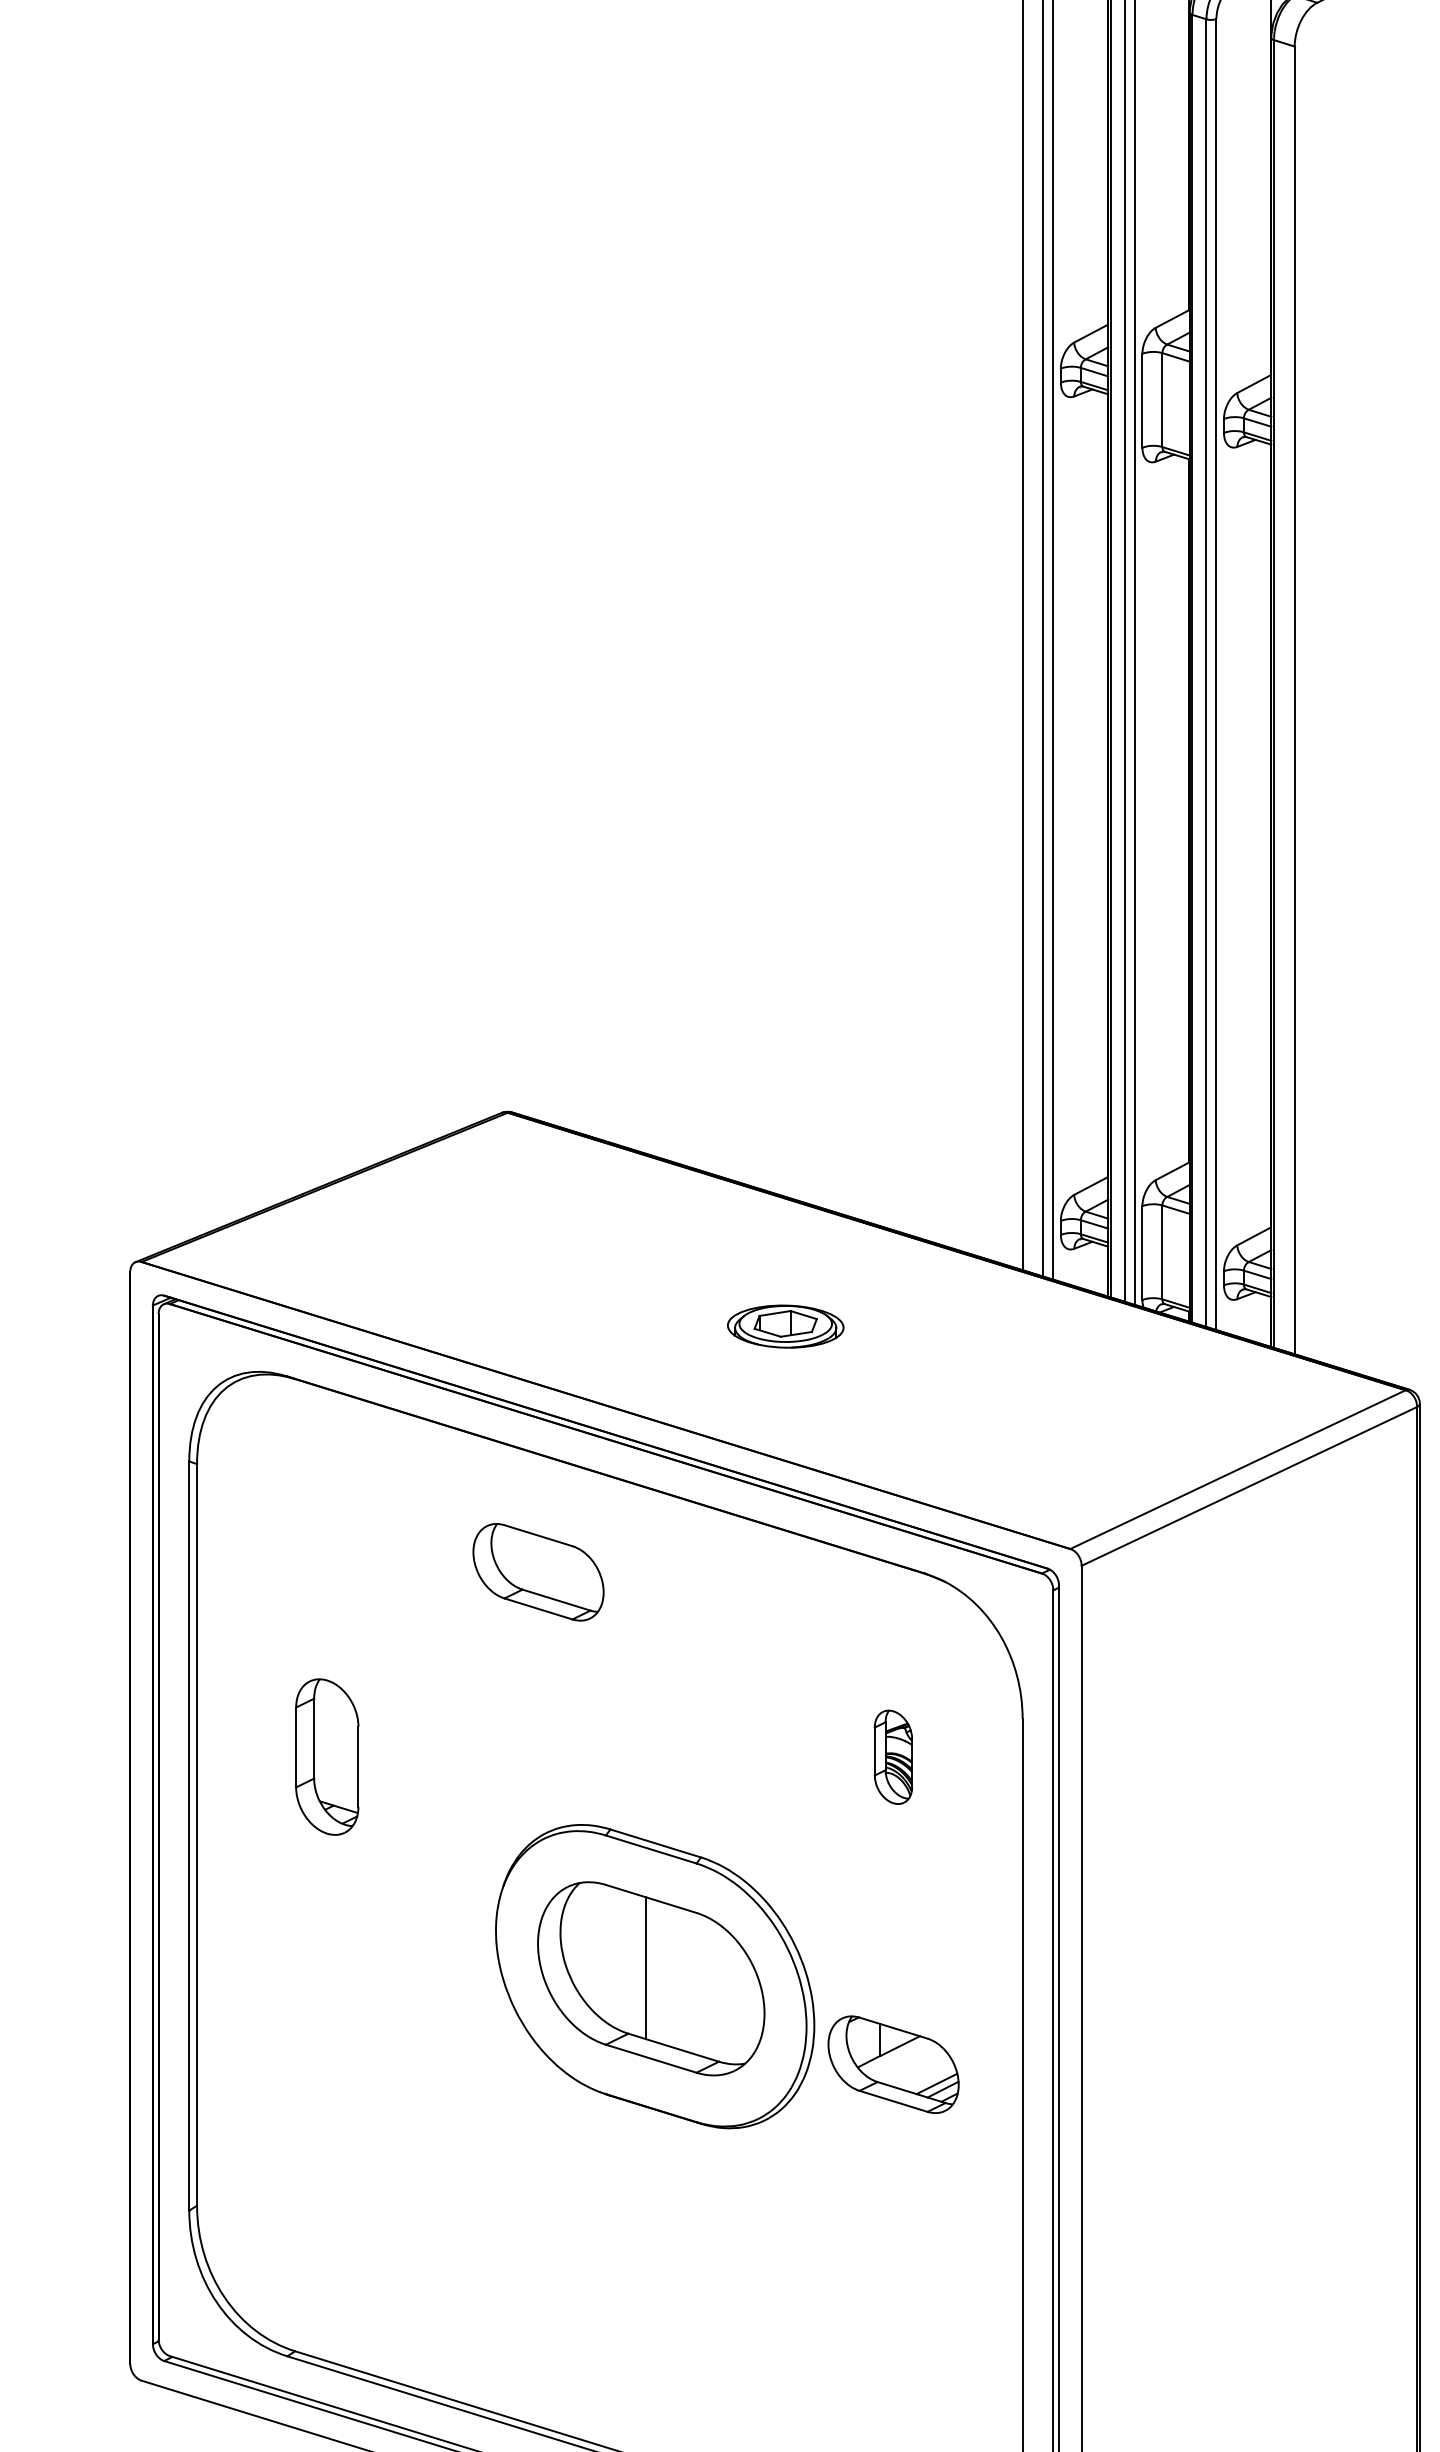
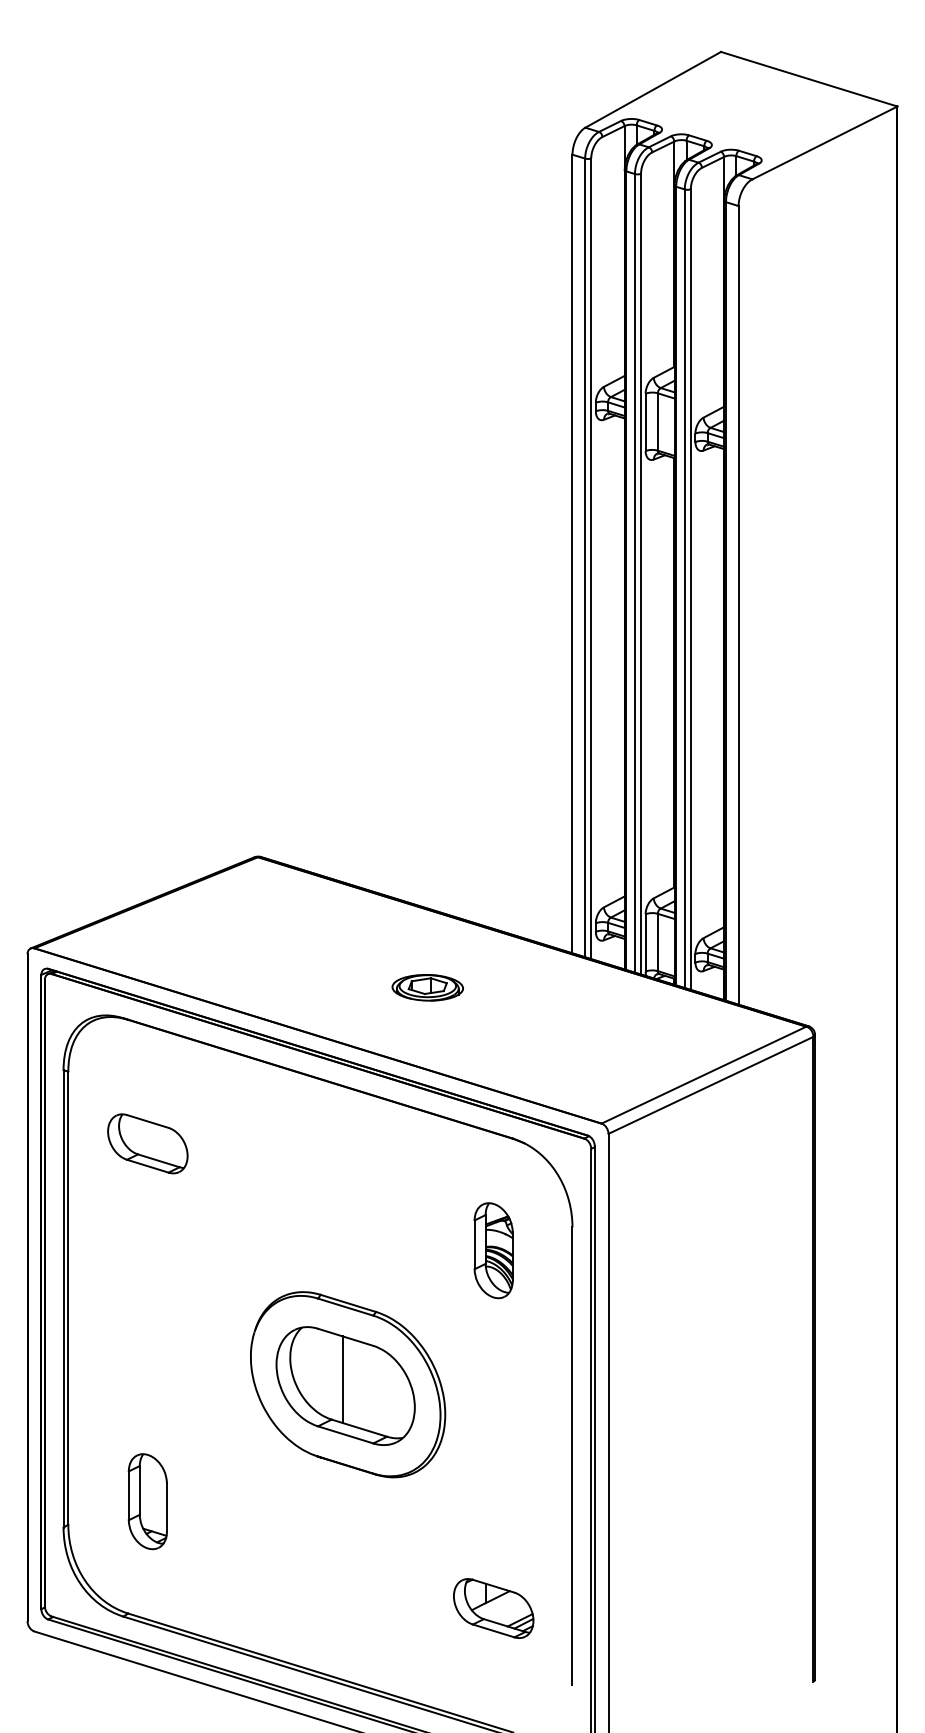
part: (537, 1571) -> (147, 1143), moved
part: (326, 1756) -> (147, 1501), moved
part: (893, 1756) -> (493, 1250), size x1.67
part: (893, 2064) -> (493, 1608), moved

